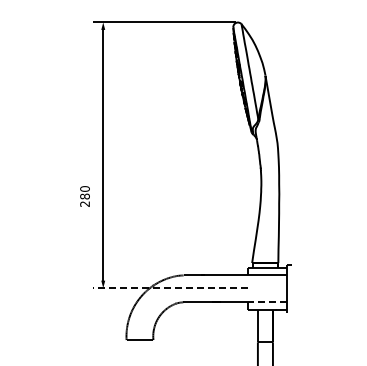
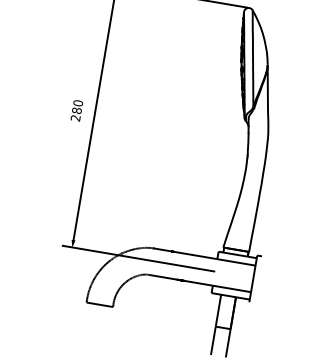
text: (84, 196) -> (76, 110), moved
line: (170, 288) -> (138, 259), dashed -> solid
line: (267, 302) -> (231, 289), dashed -> solid

